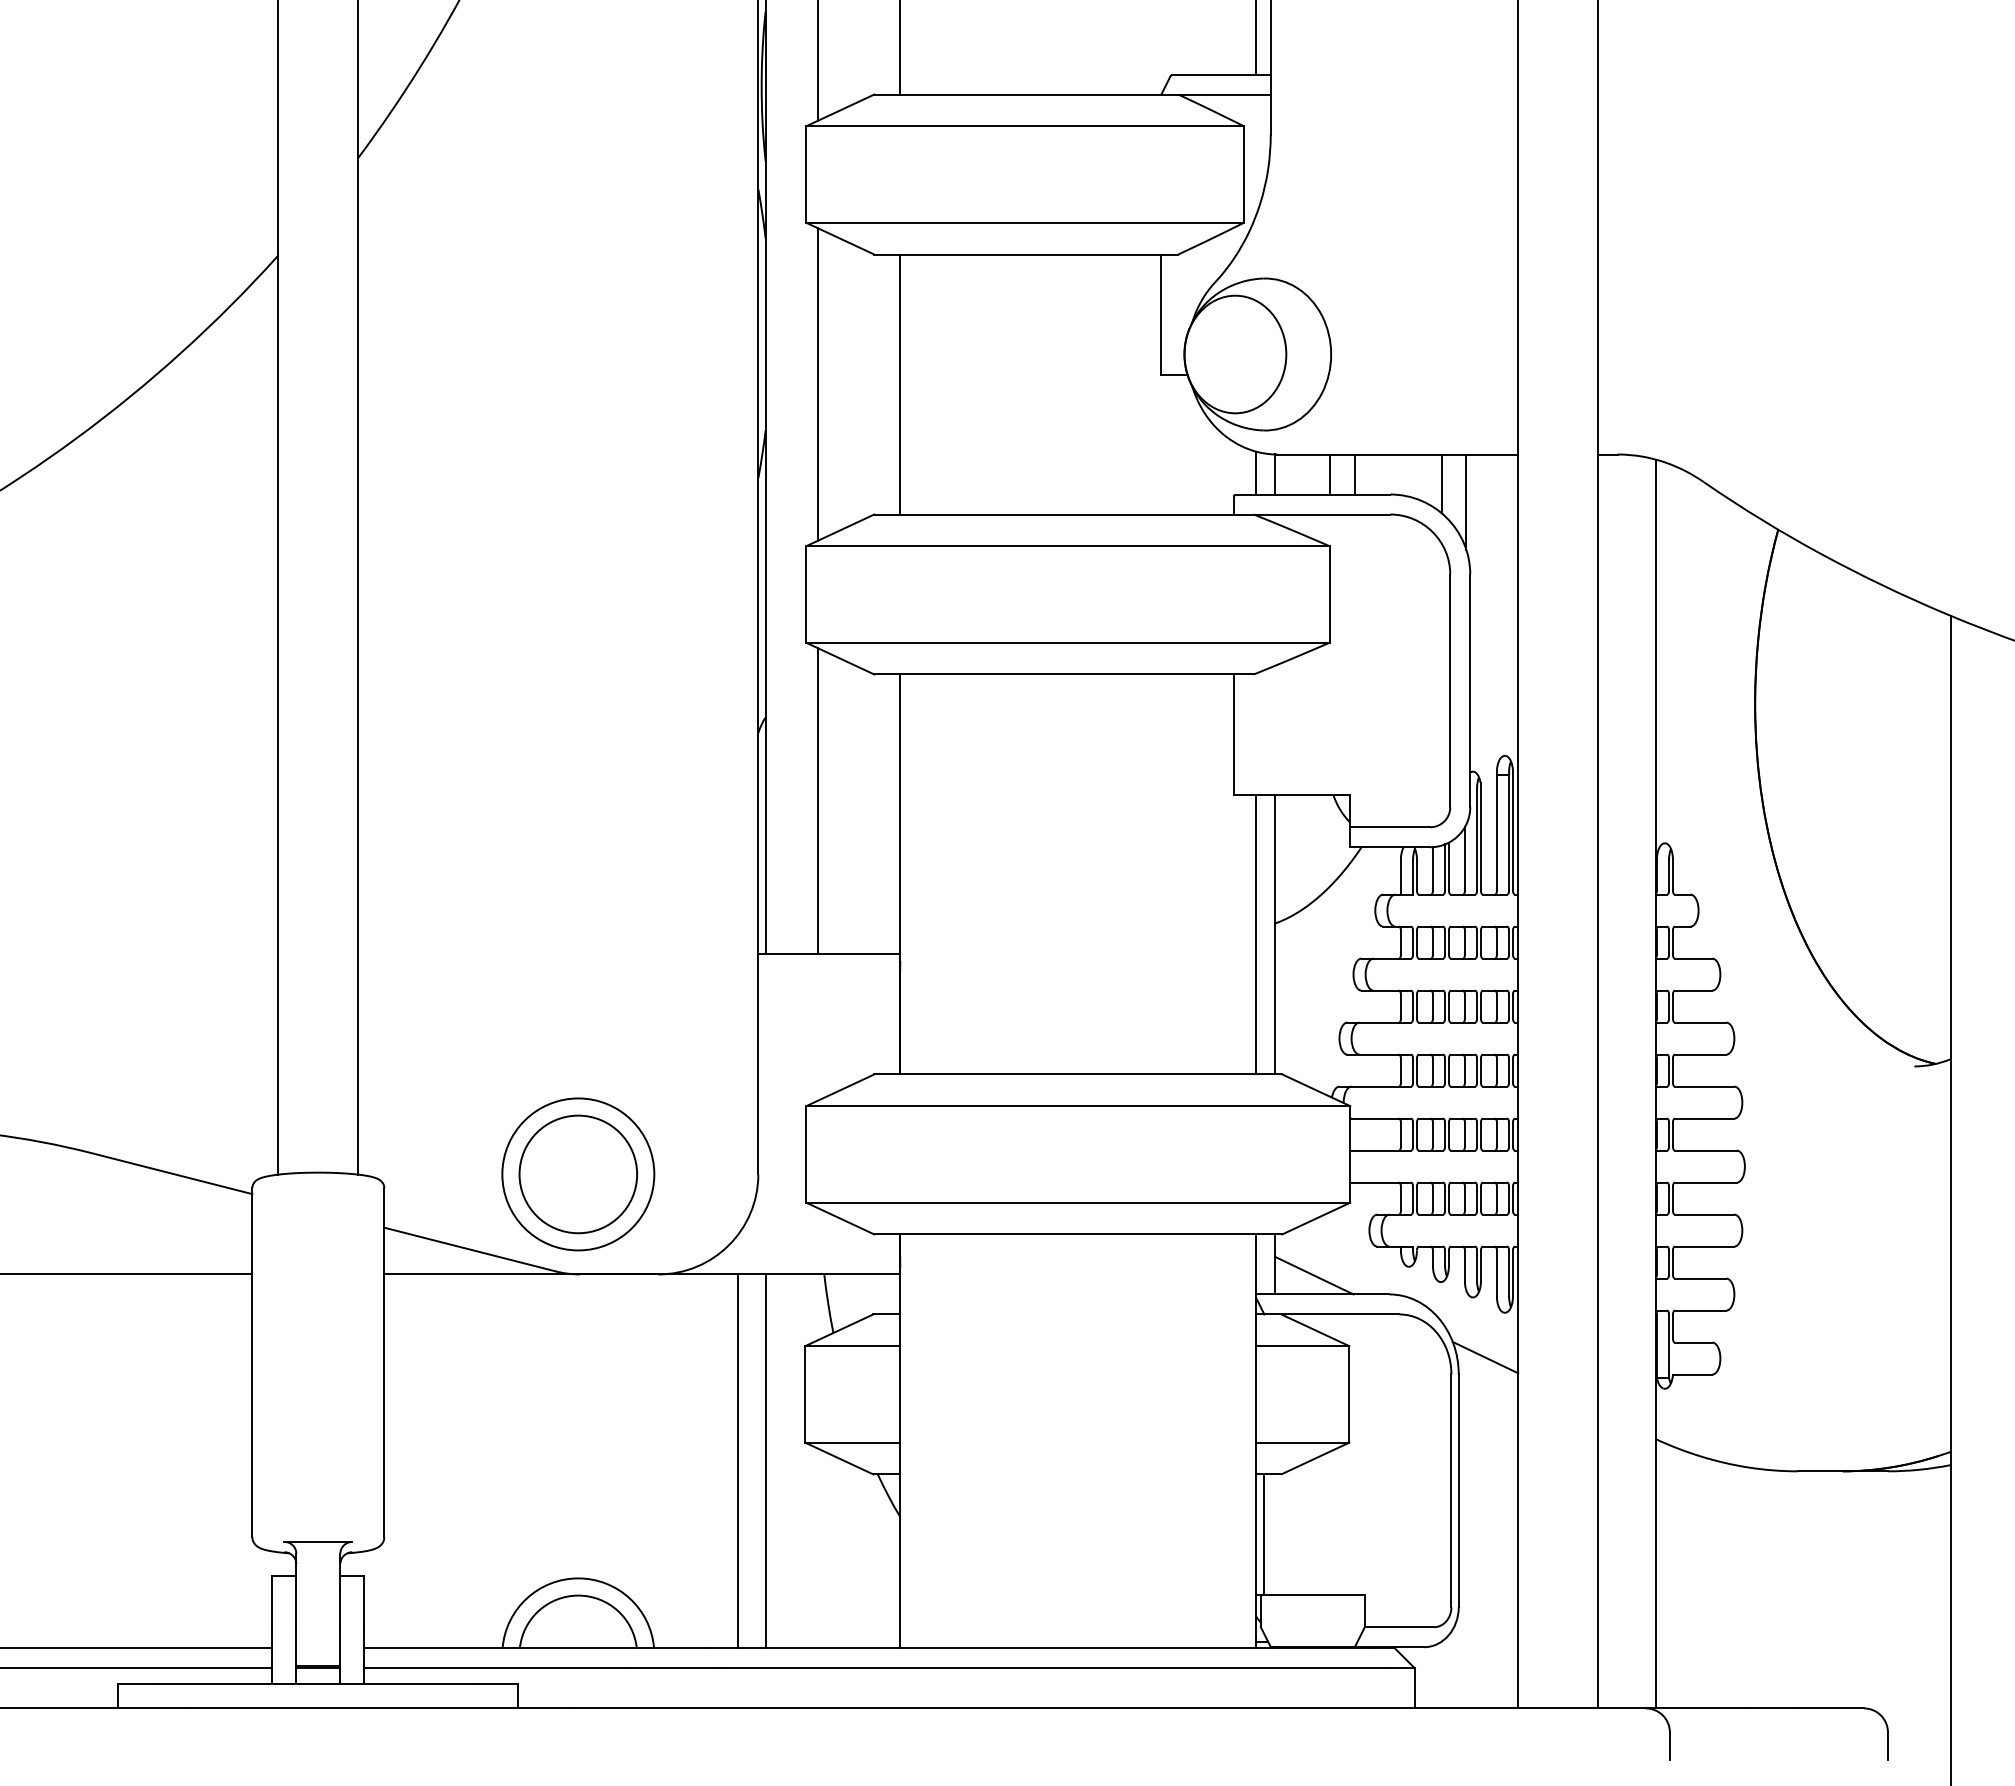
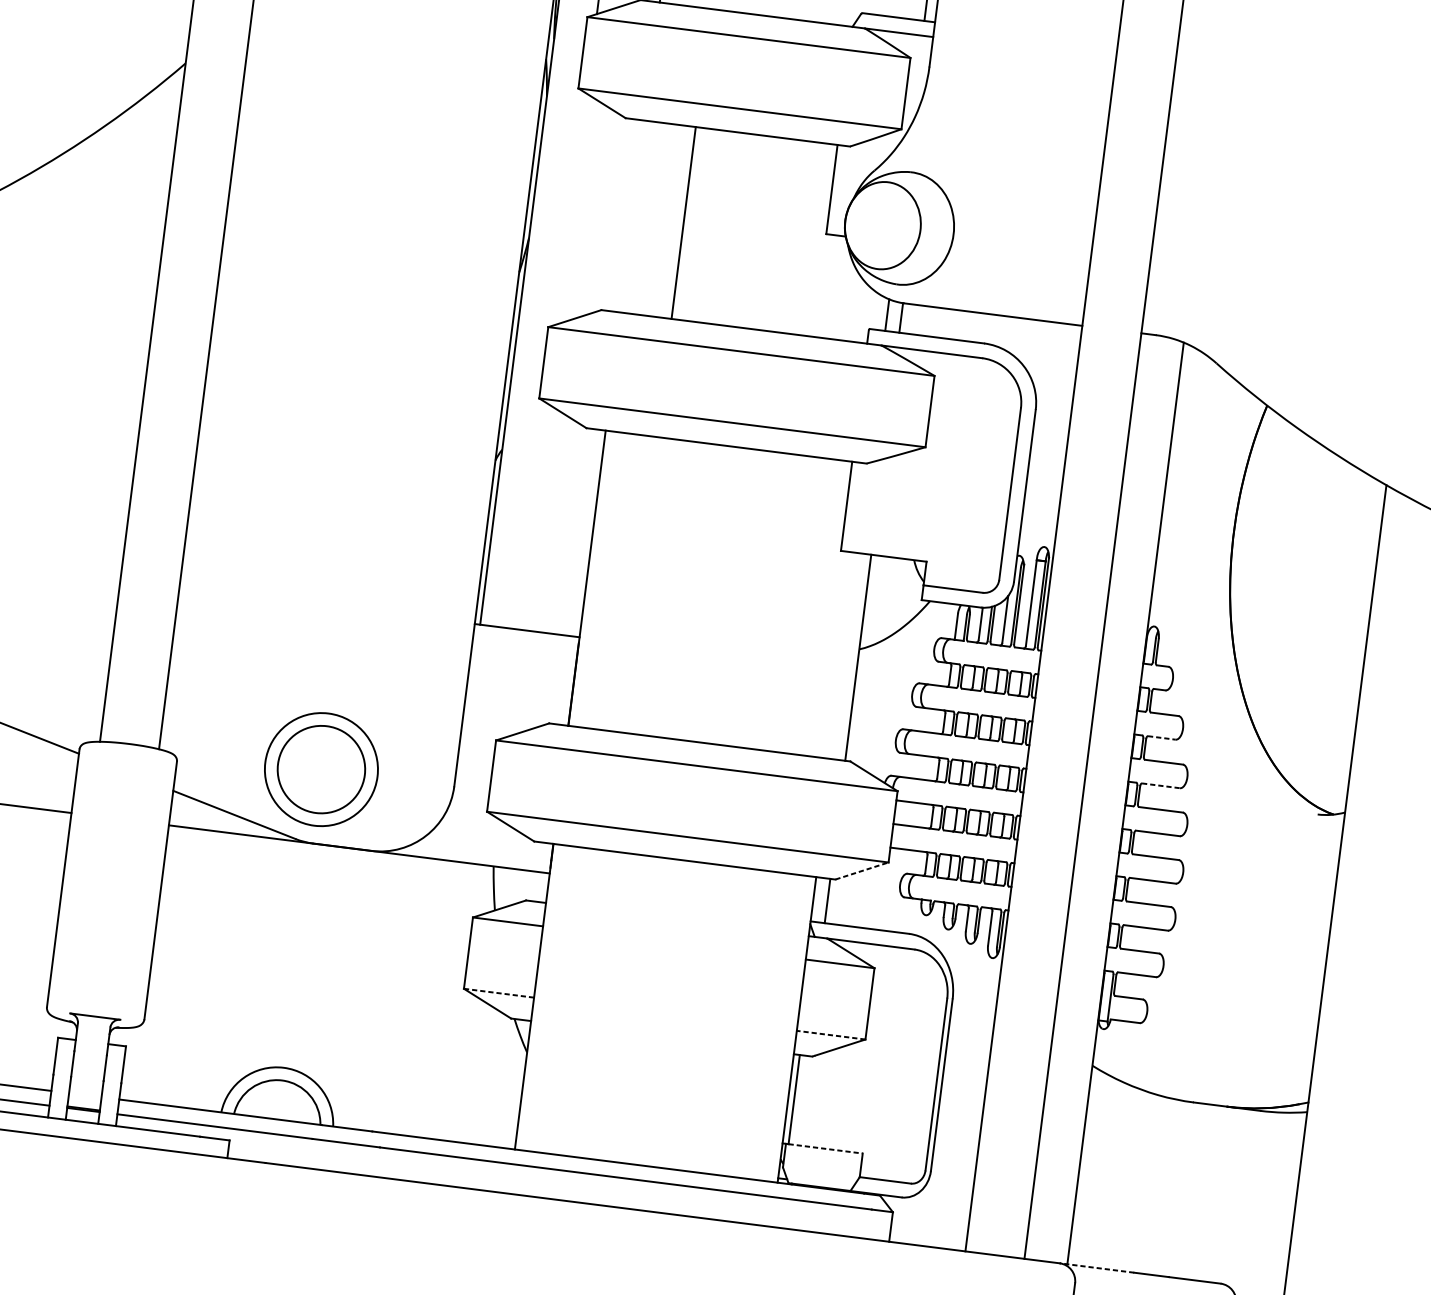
line: (818, 384) -> (572, 208), removed
line: (900, 384) -> (683, 223), moved
line: (1330, 474) -> (941, 323), removed
line: (1354, 474) -> (959, 325), removed
line: (1441, 483) -> (1022, 340), removed
line: (1466, 501) -> (1039, 355), removed
line: (818, 801) -> (533, 516), removed
line: (1256, 934) -> (844, 655), removed
line: (1693, 990) -> (1161, 737), solid -> dashed
line: (1700, 1054) -> (1160, 785), solid -> dashed
line: (1316, 1218) -> (862, 870), solid -> dashed
line: (1314, 1275) -> (855, 912), removed
line: (1485, 1357) -> (973, 989), removed
line: (852, 1442) -> (498, 993), solid -> dashed
line: (1302, 1442) -> (830, 1035), solid -> dashed
line: (738, 1461) -> (412, 996), removed
line: (765, 1461) -> (432, 998), removed
line: (1315, 1595) -> (826, 1149), solid -> dashed
line: (1696, 1708) -> (1096, 1268), solid -> dashed

